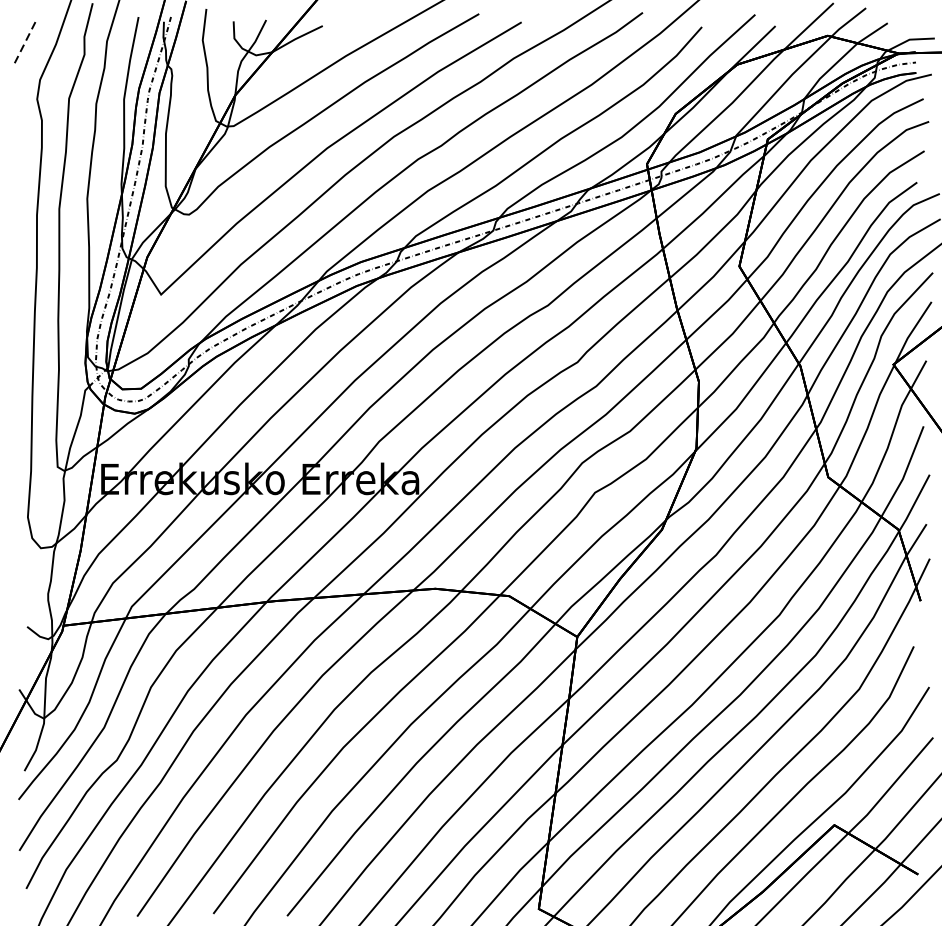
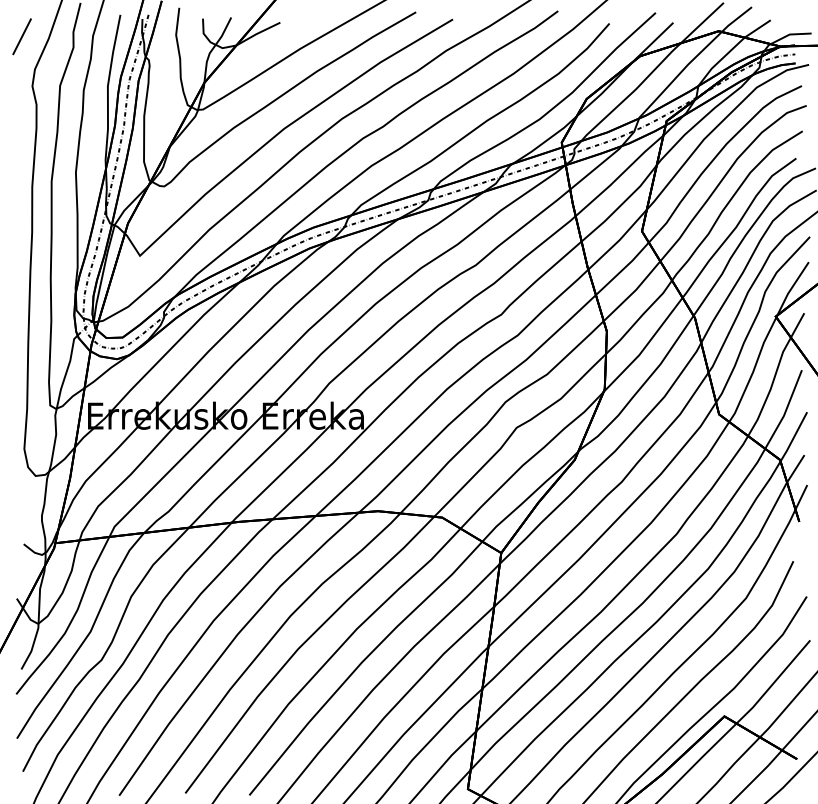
line: (25, 41) -> (22, 36), dashed -> solid

